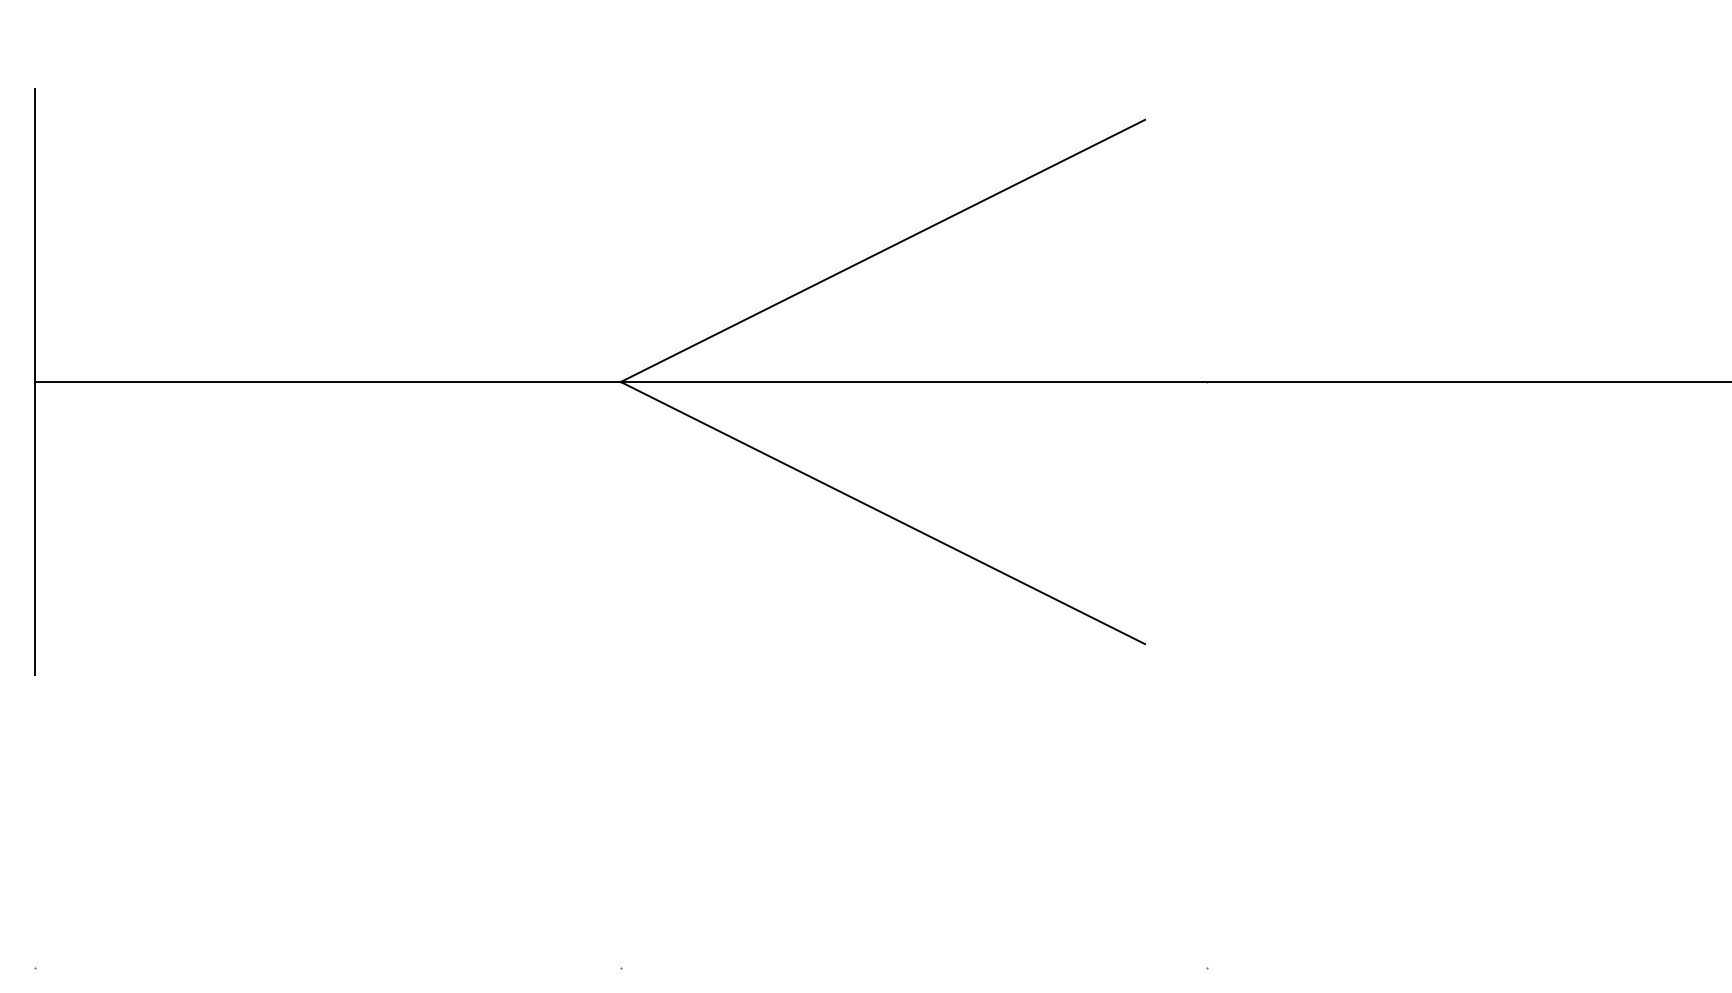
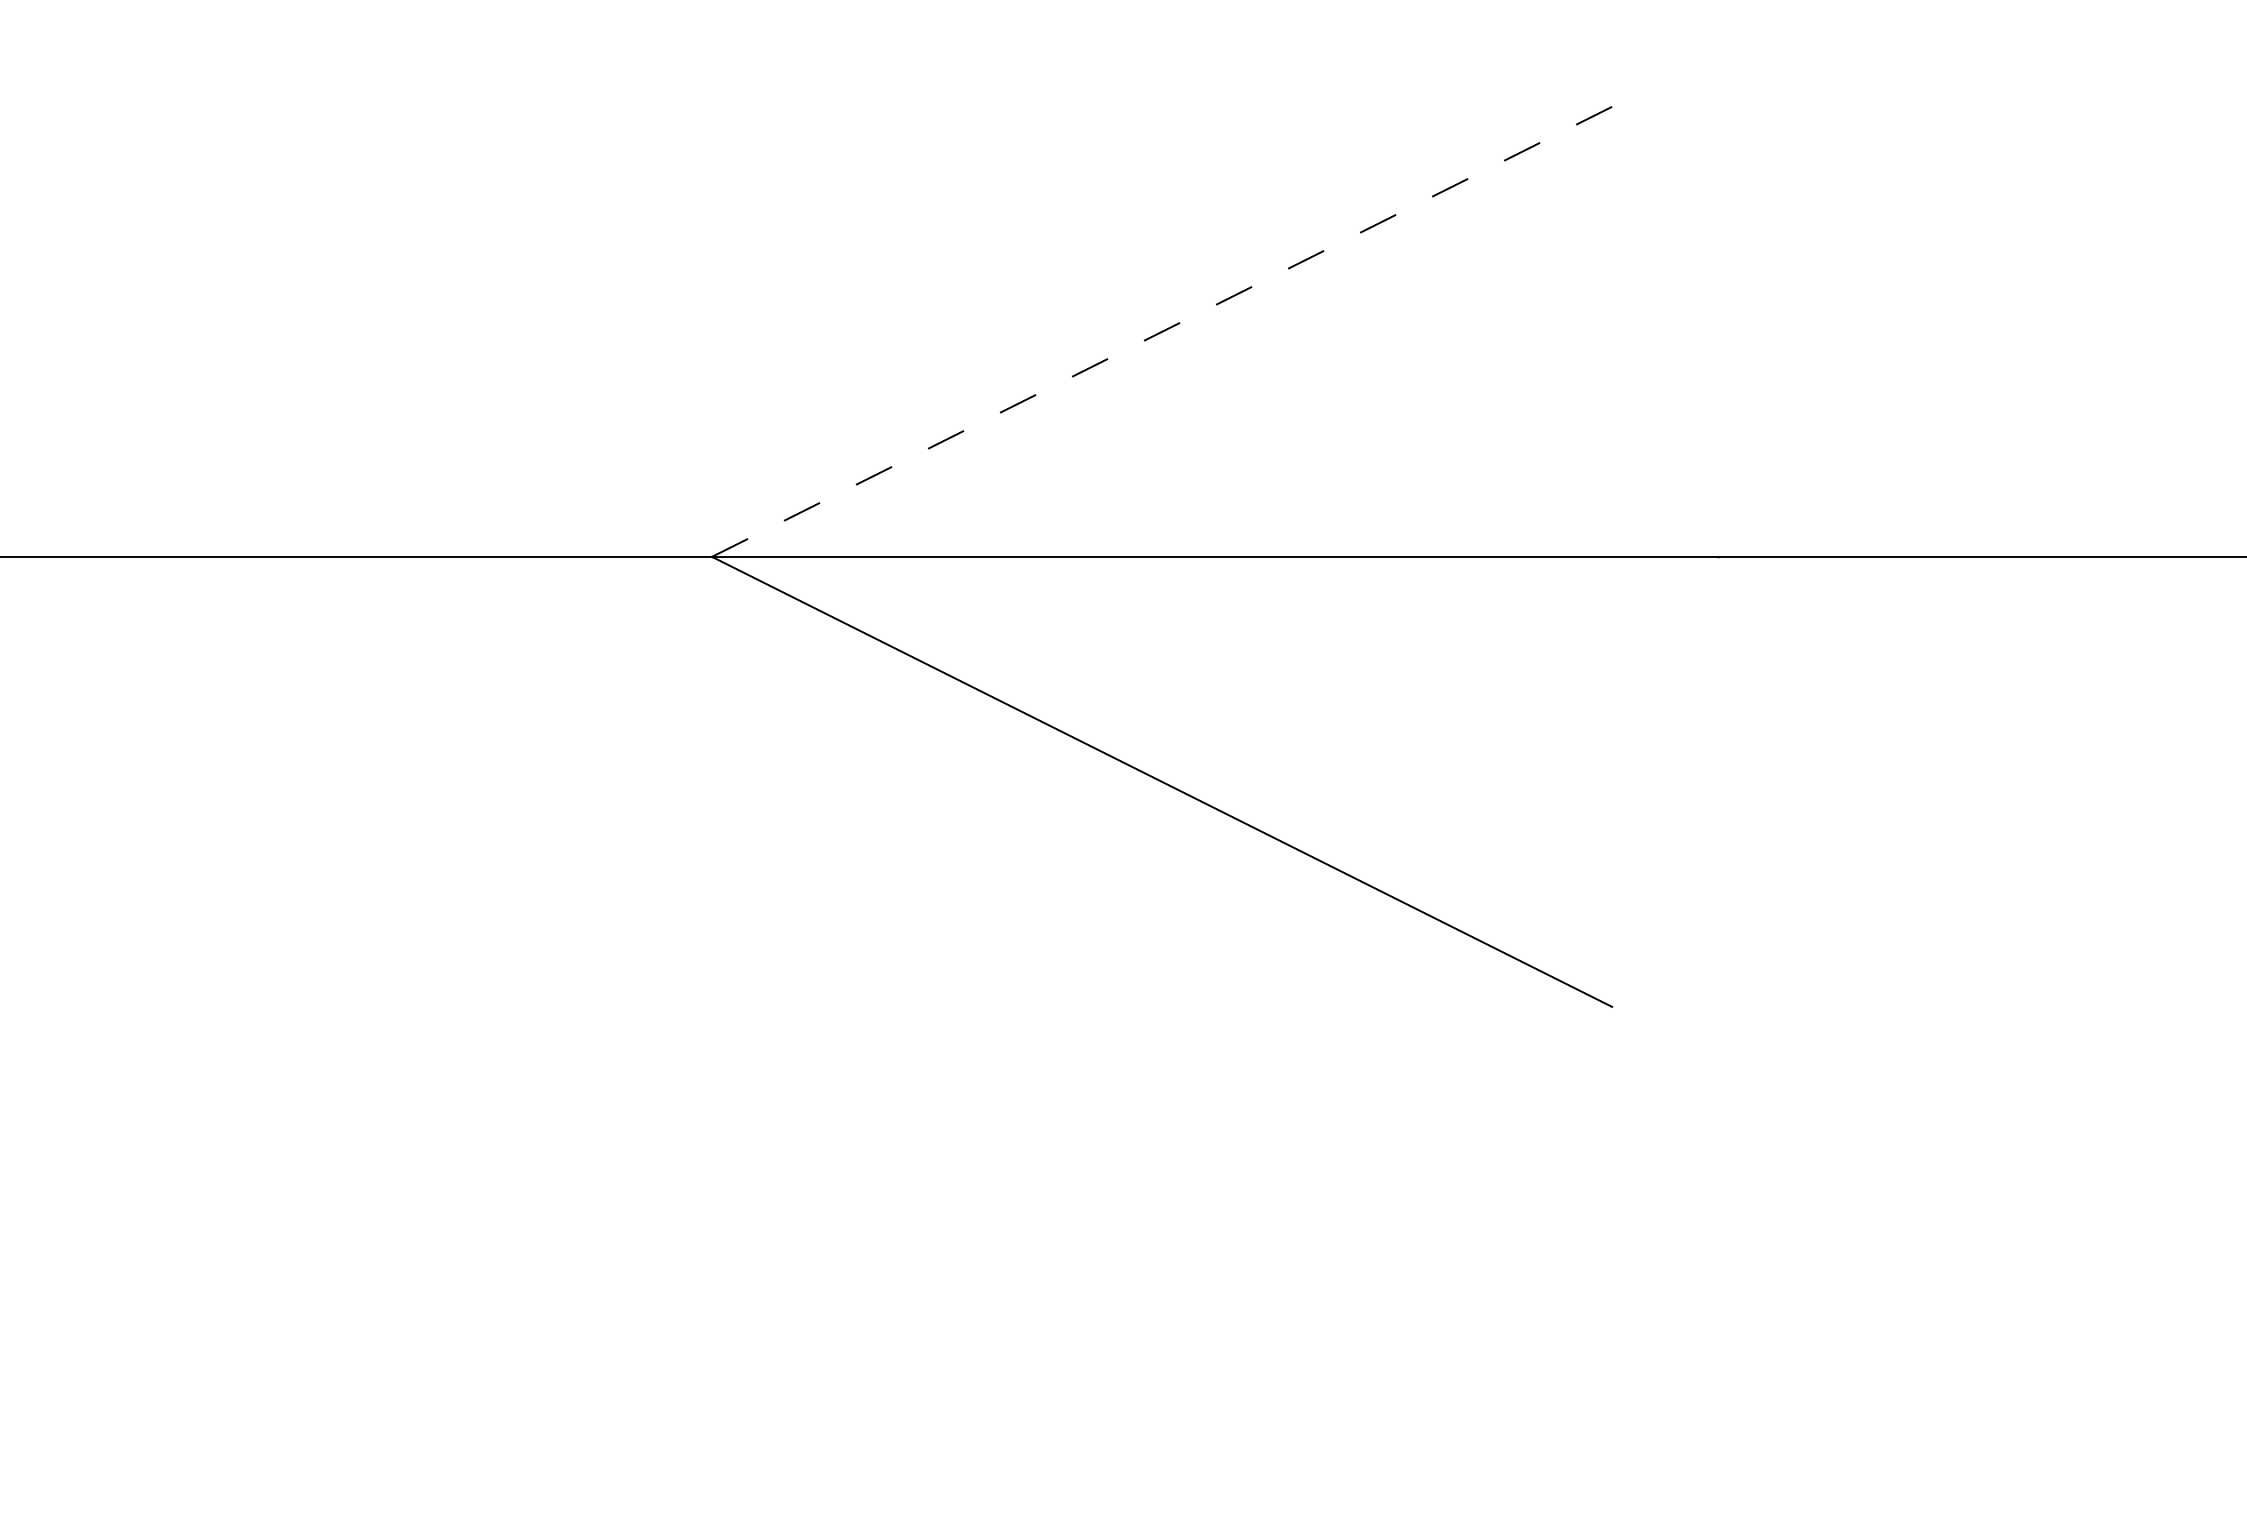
line: (883, 250) -> (1163, 331), solid -> dashed

